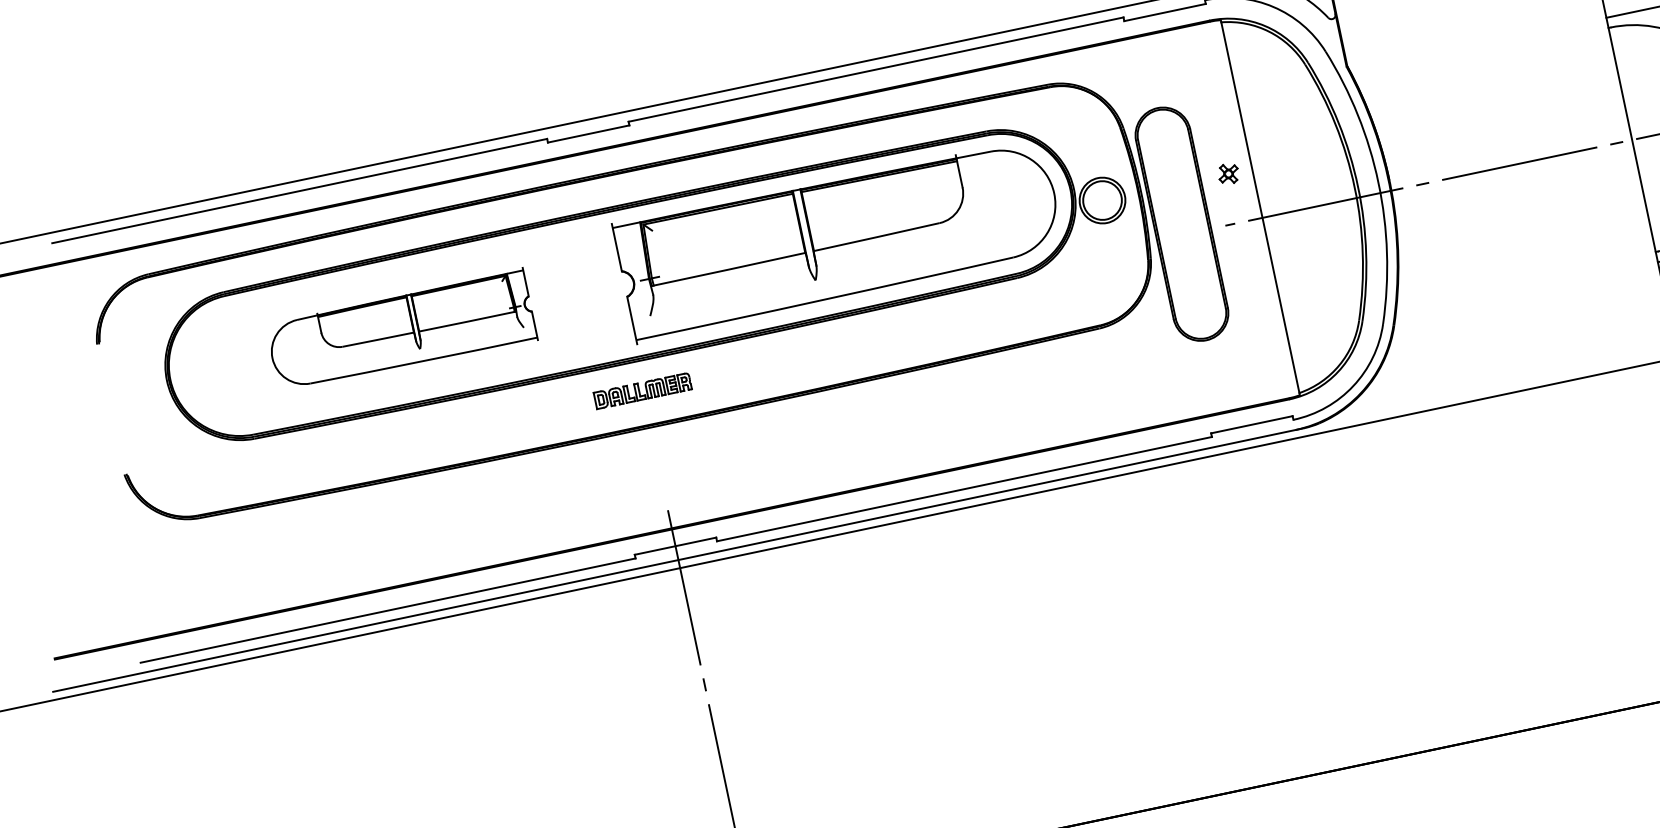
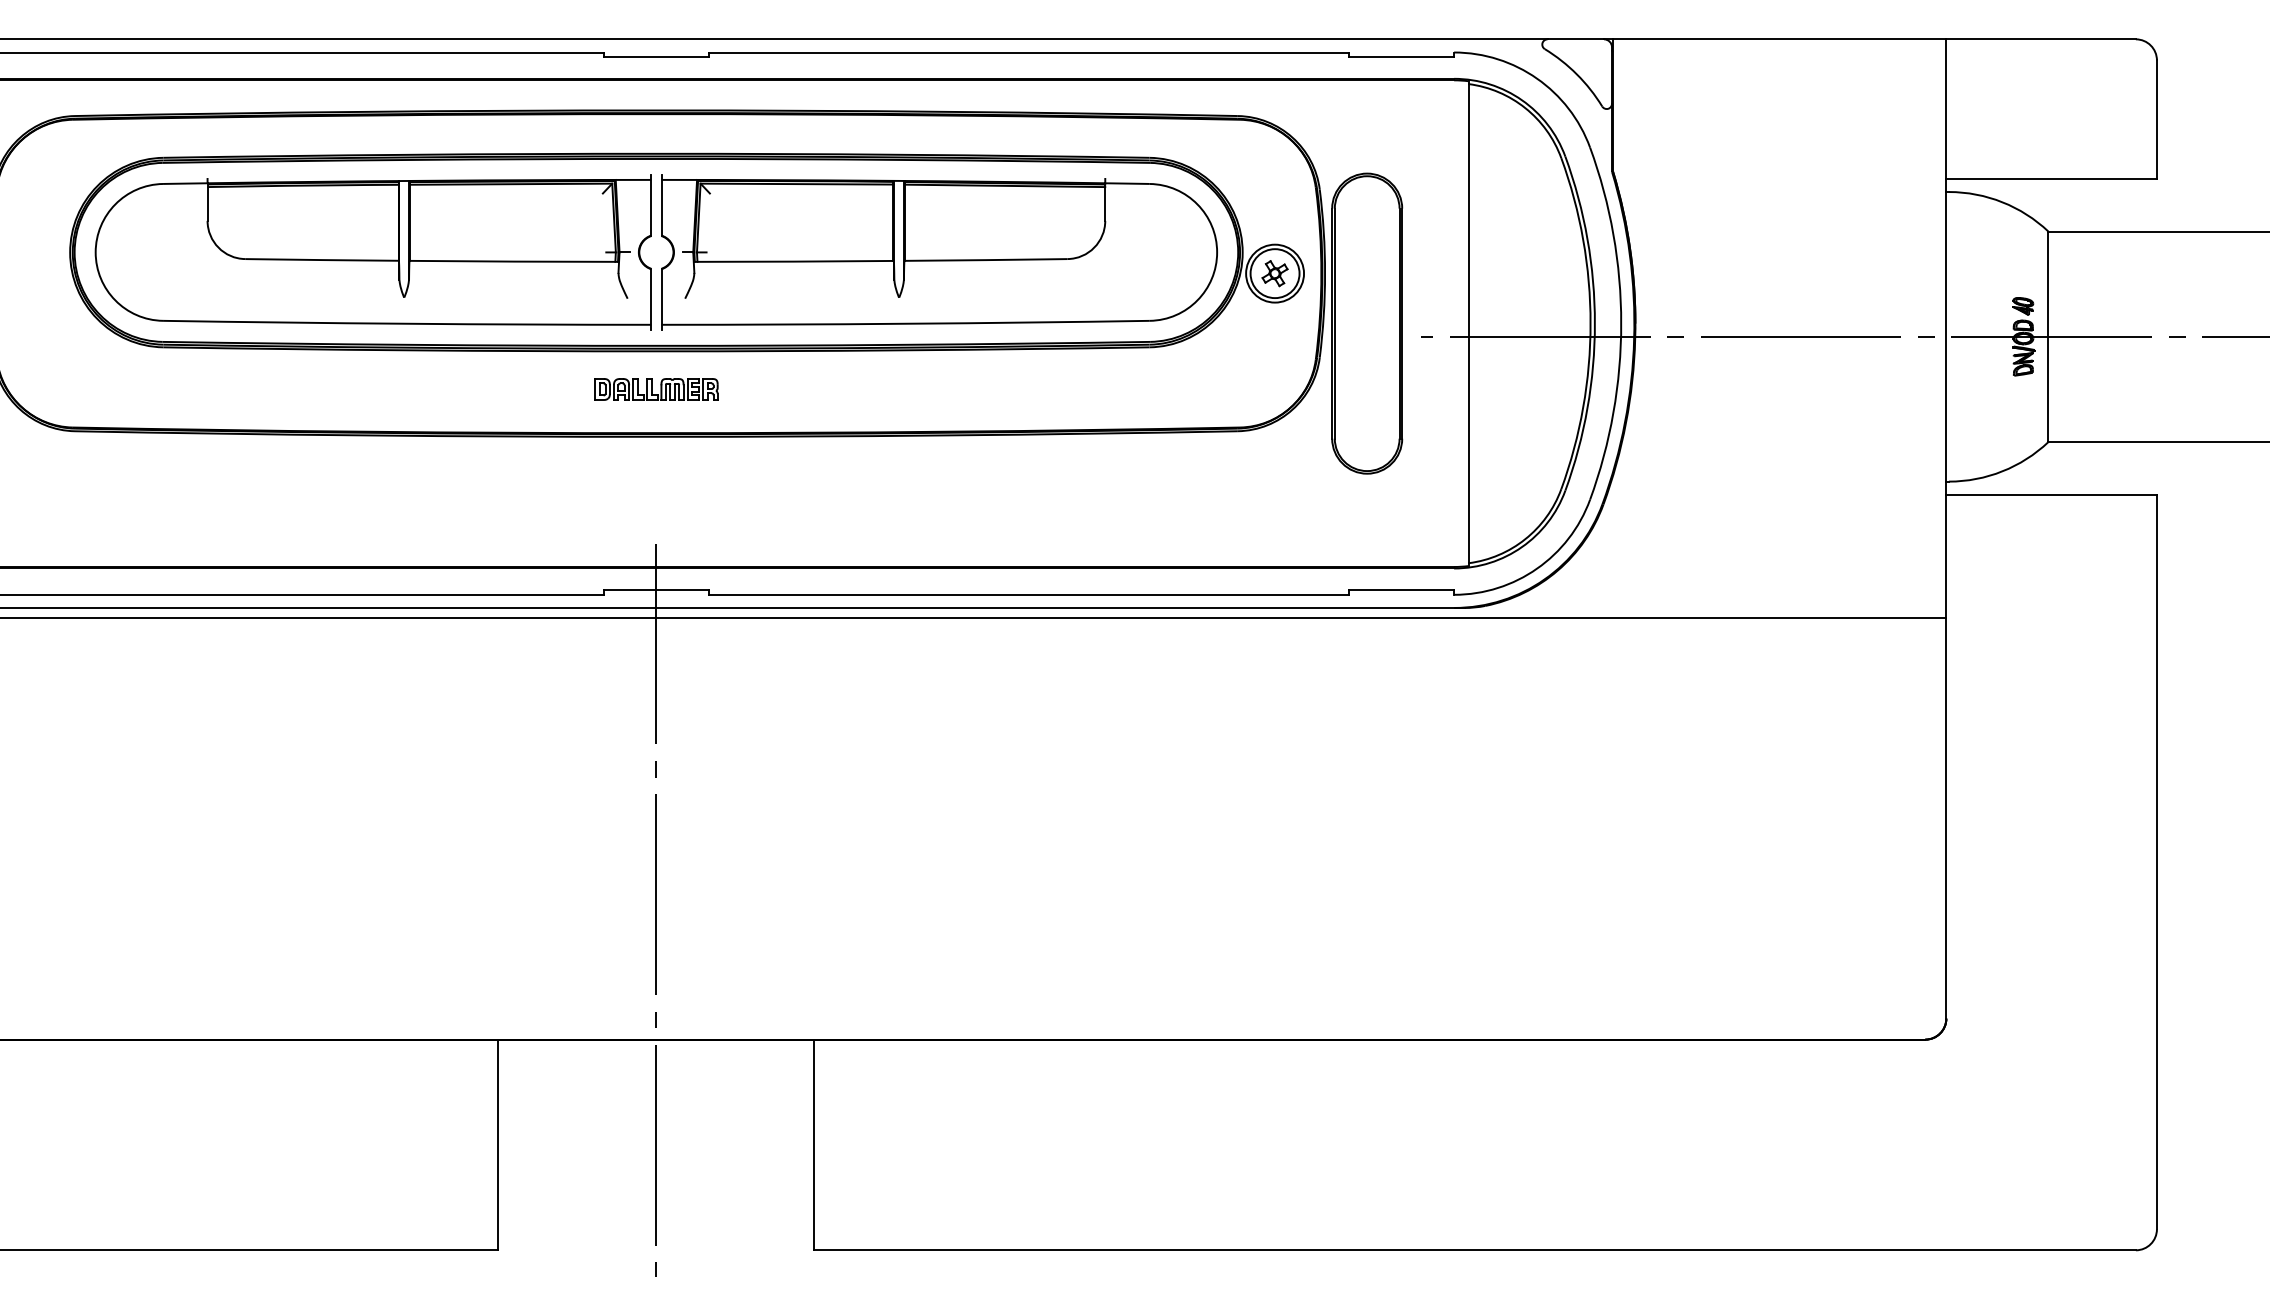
part: (1228, 173) -> (1274, 273), moved
part: (400, 331) -> (372, 252), size x1.67

